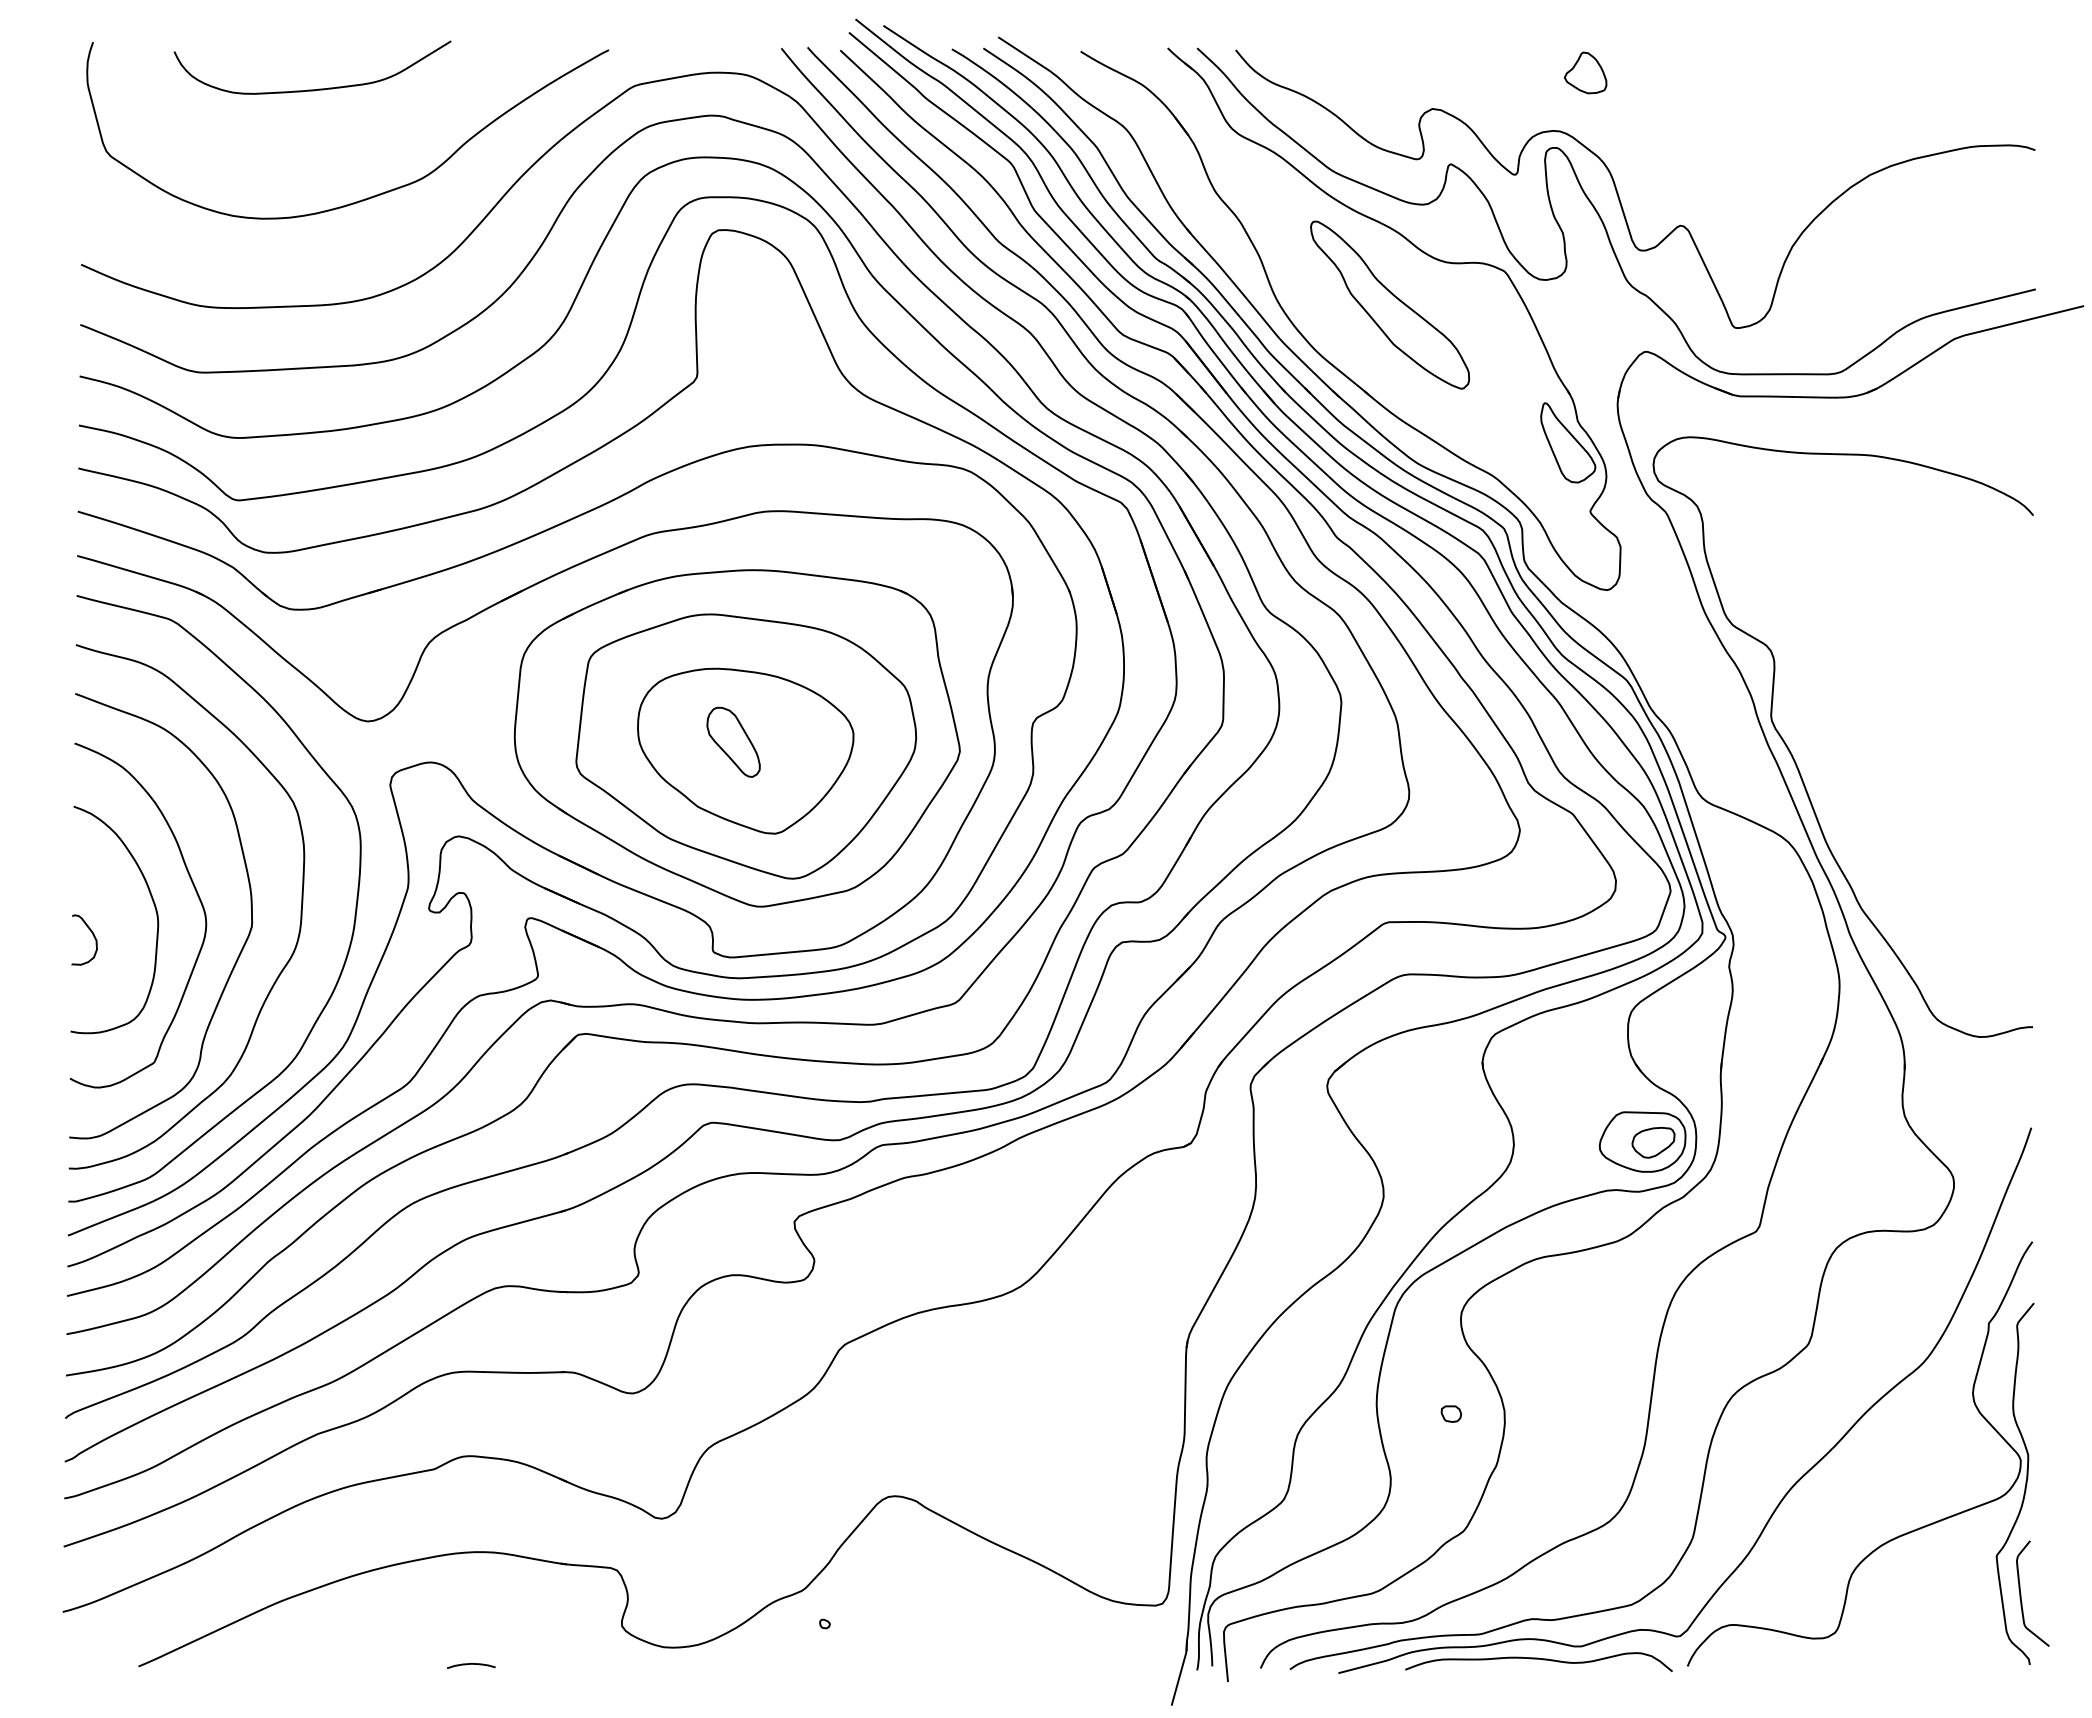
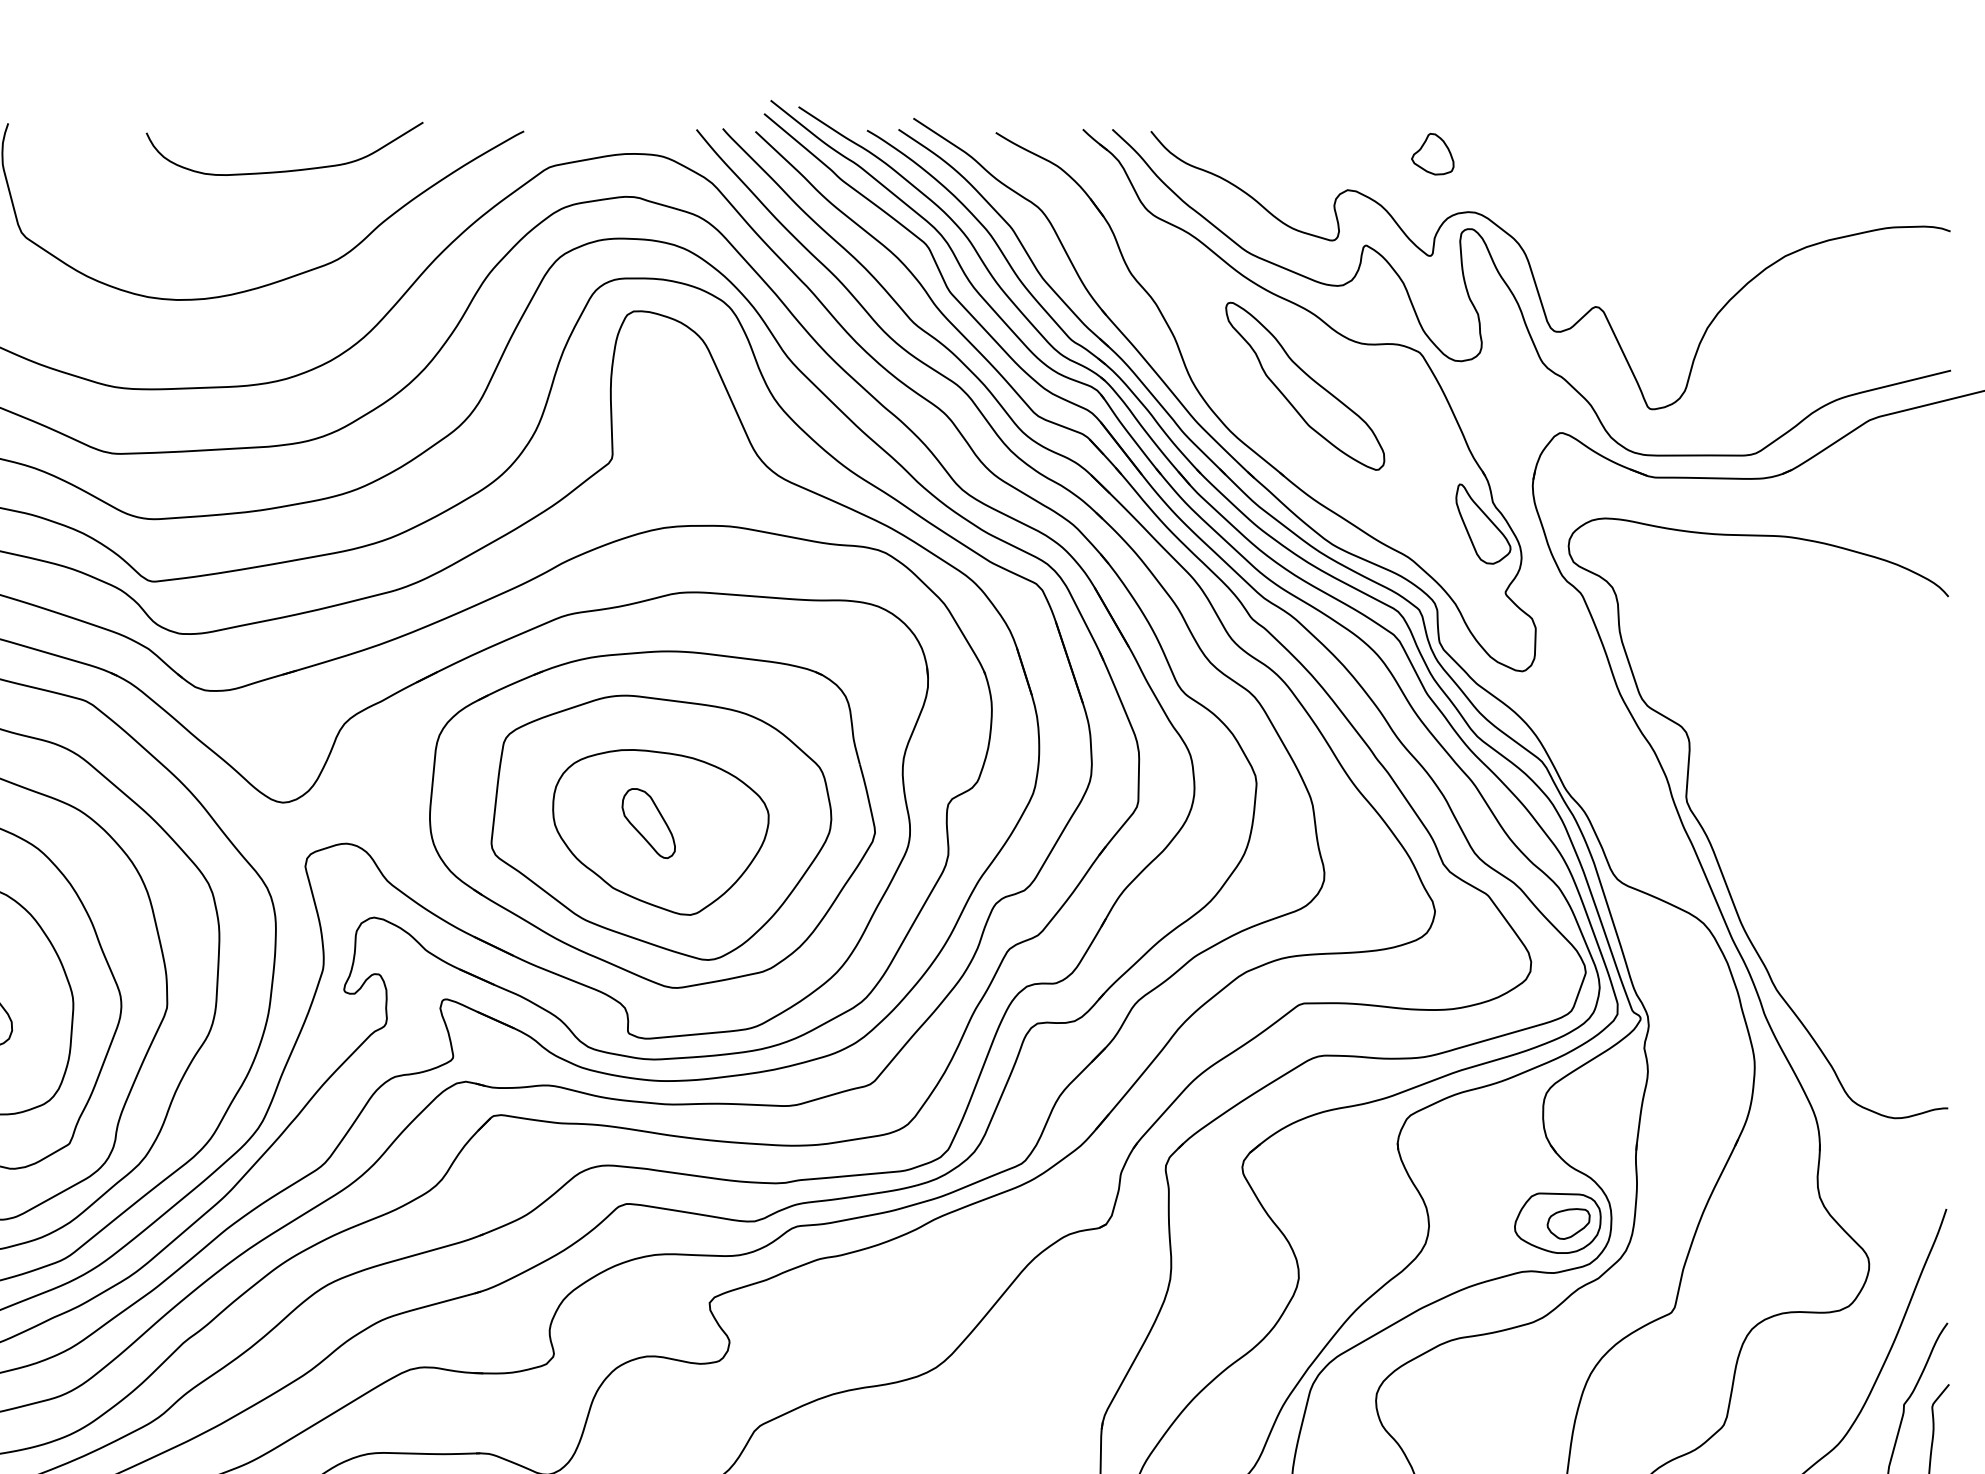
part: (1585, 72) -> (1432, 153), moved
curve: (318, 88) -> (290, 169), moved

